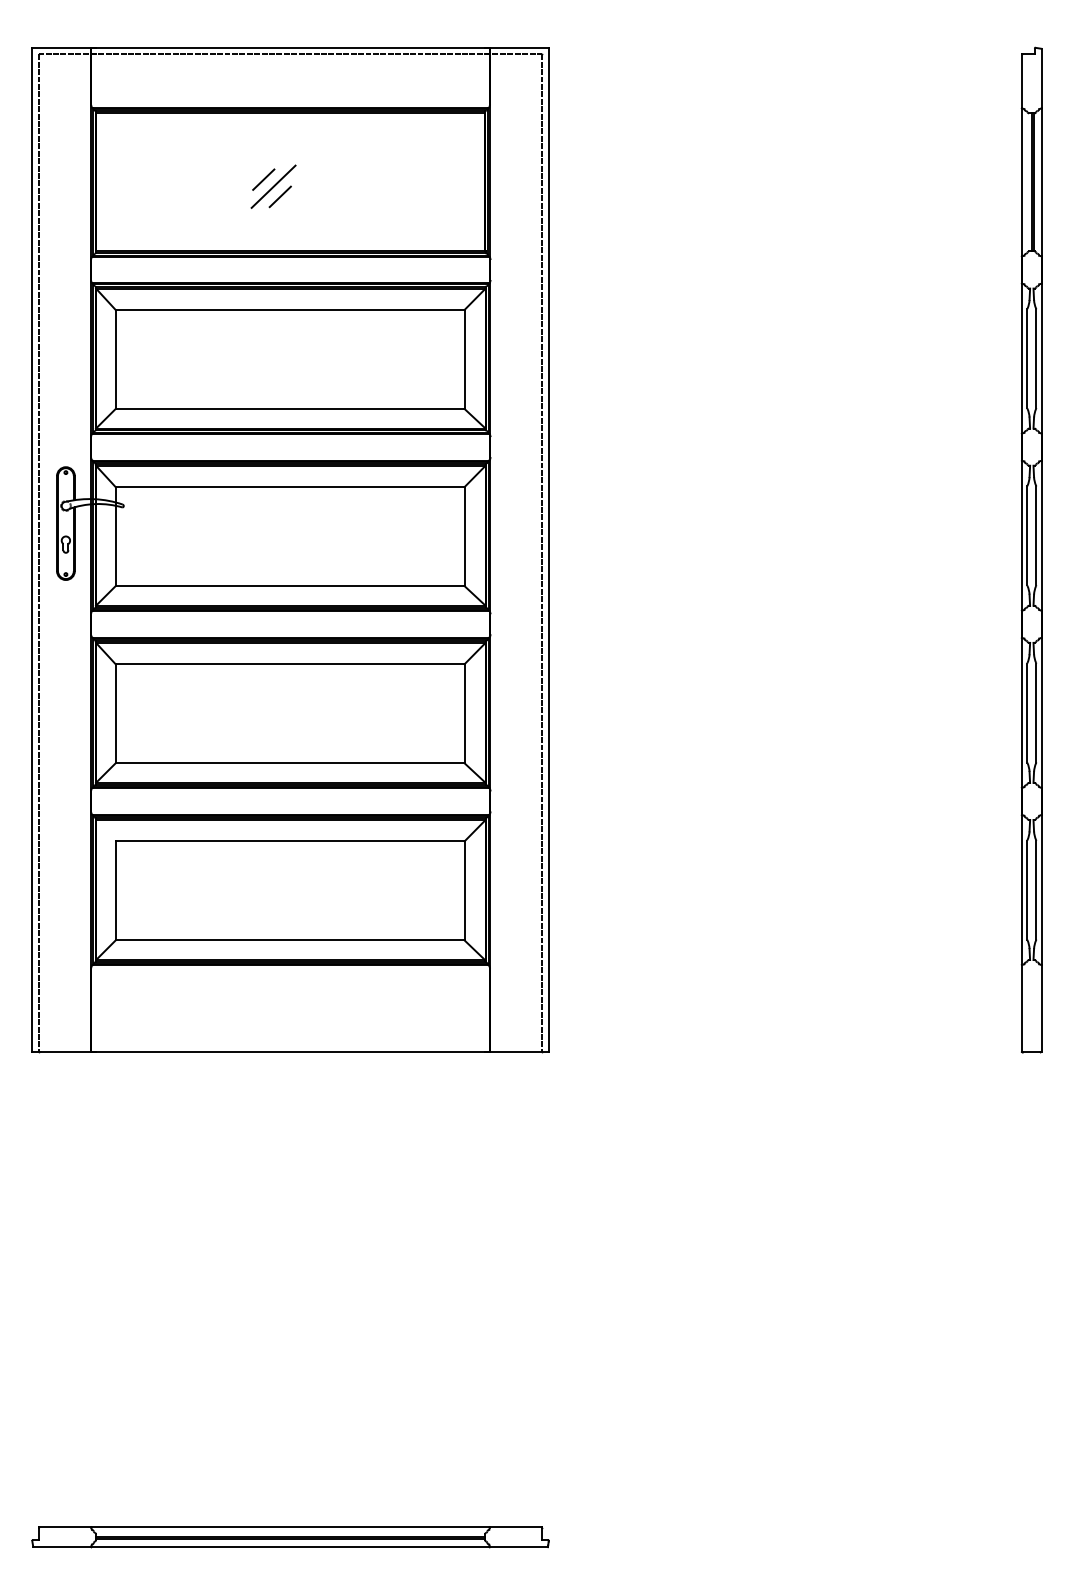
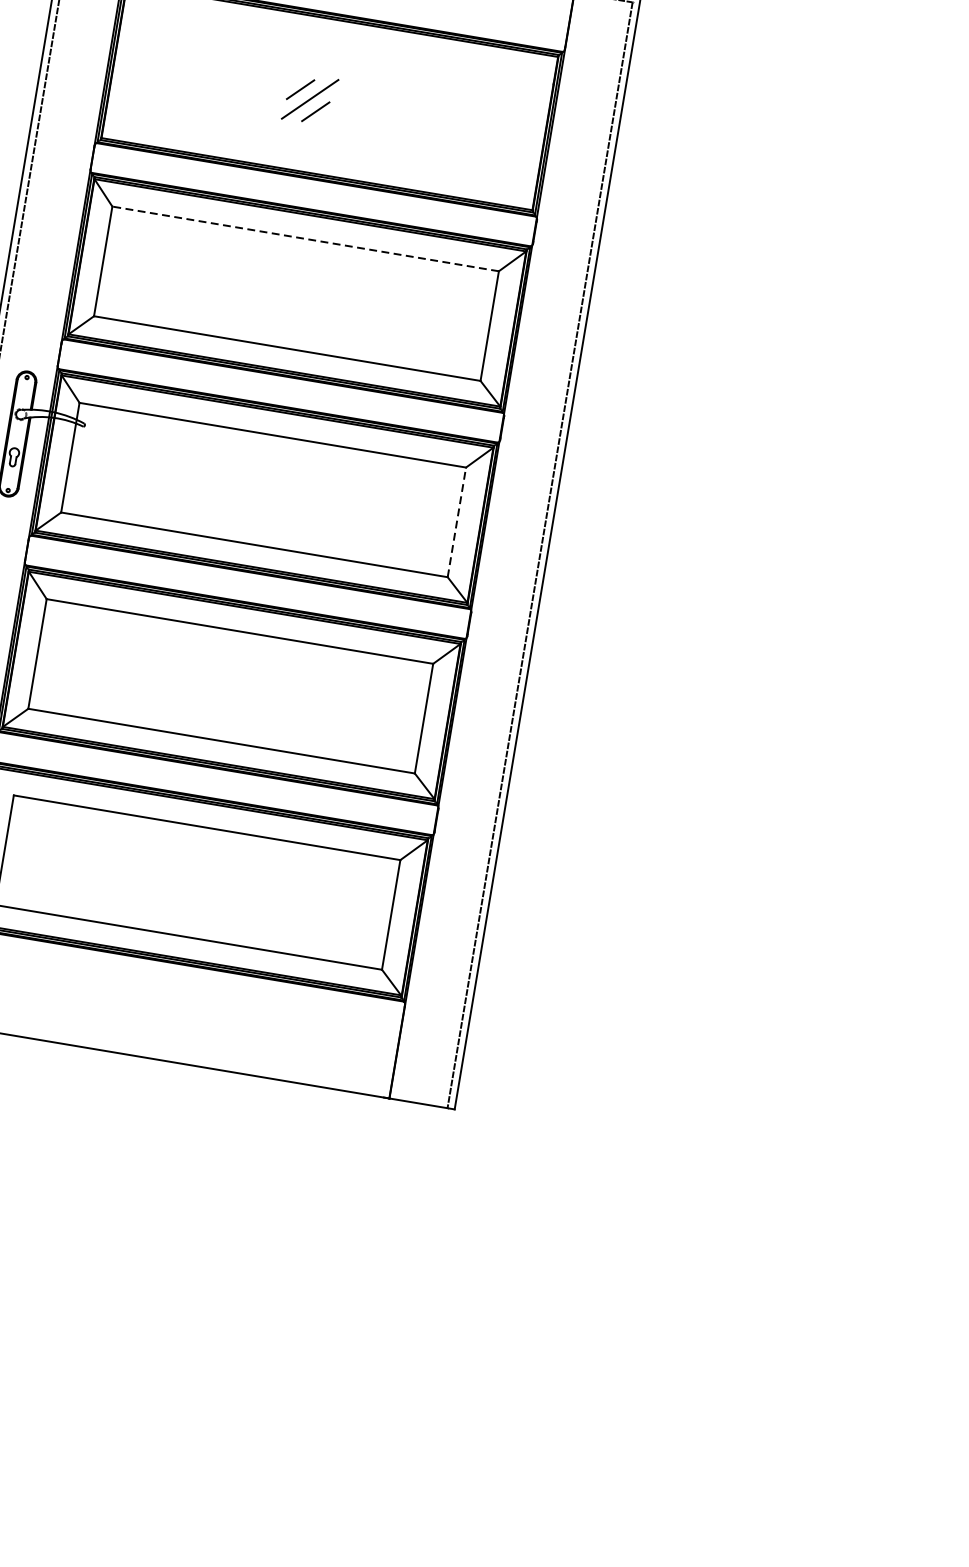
line: (289, 310) -> (304, 239), solid -> dashed
line: (464, 536) -> (456, 522), solid -> dashed

